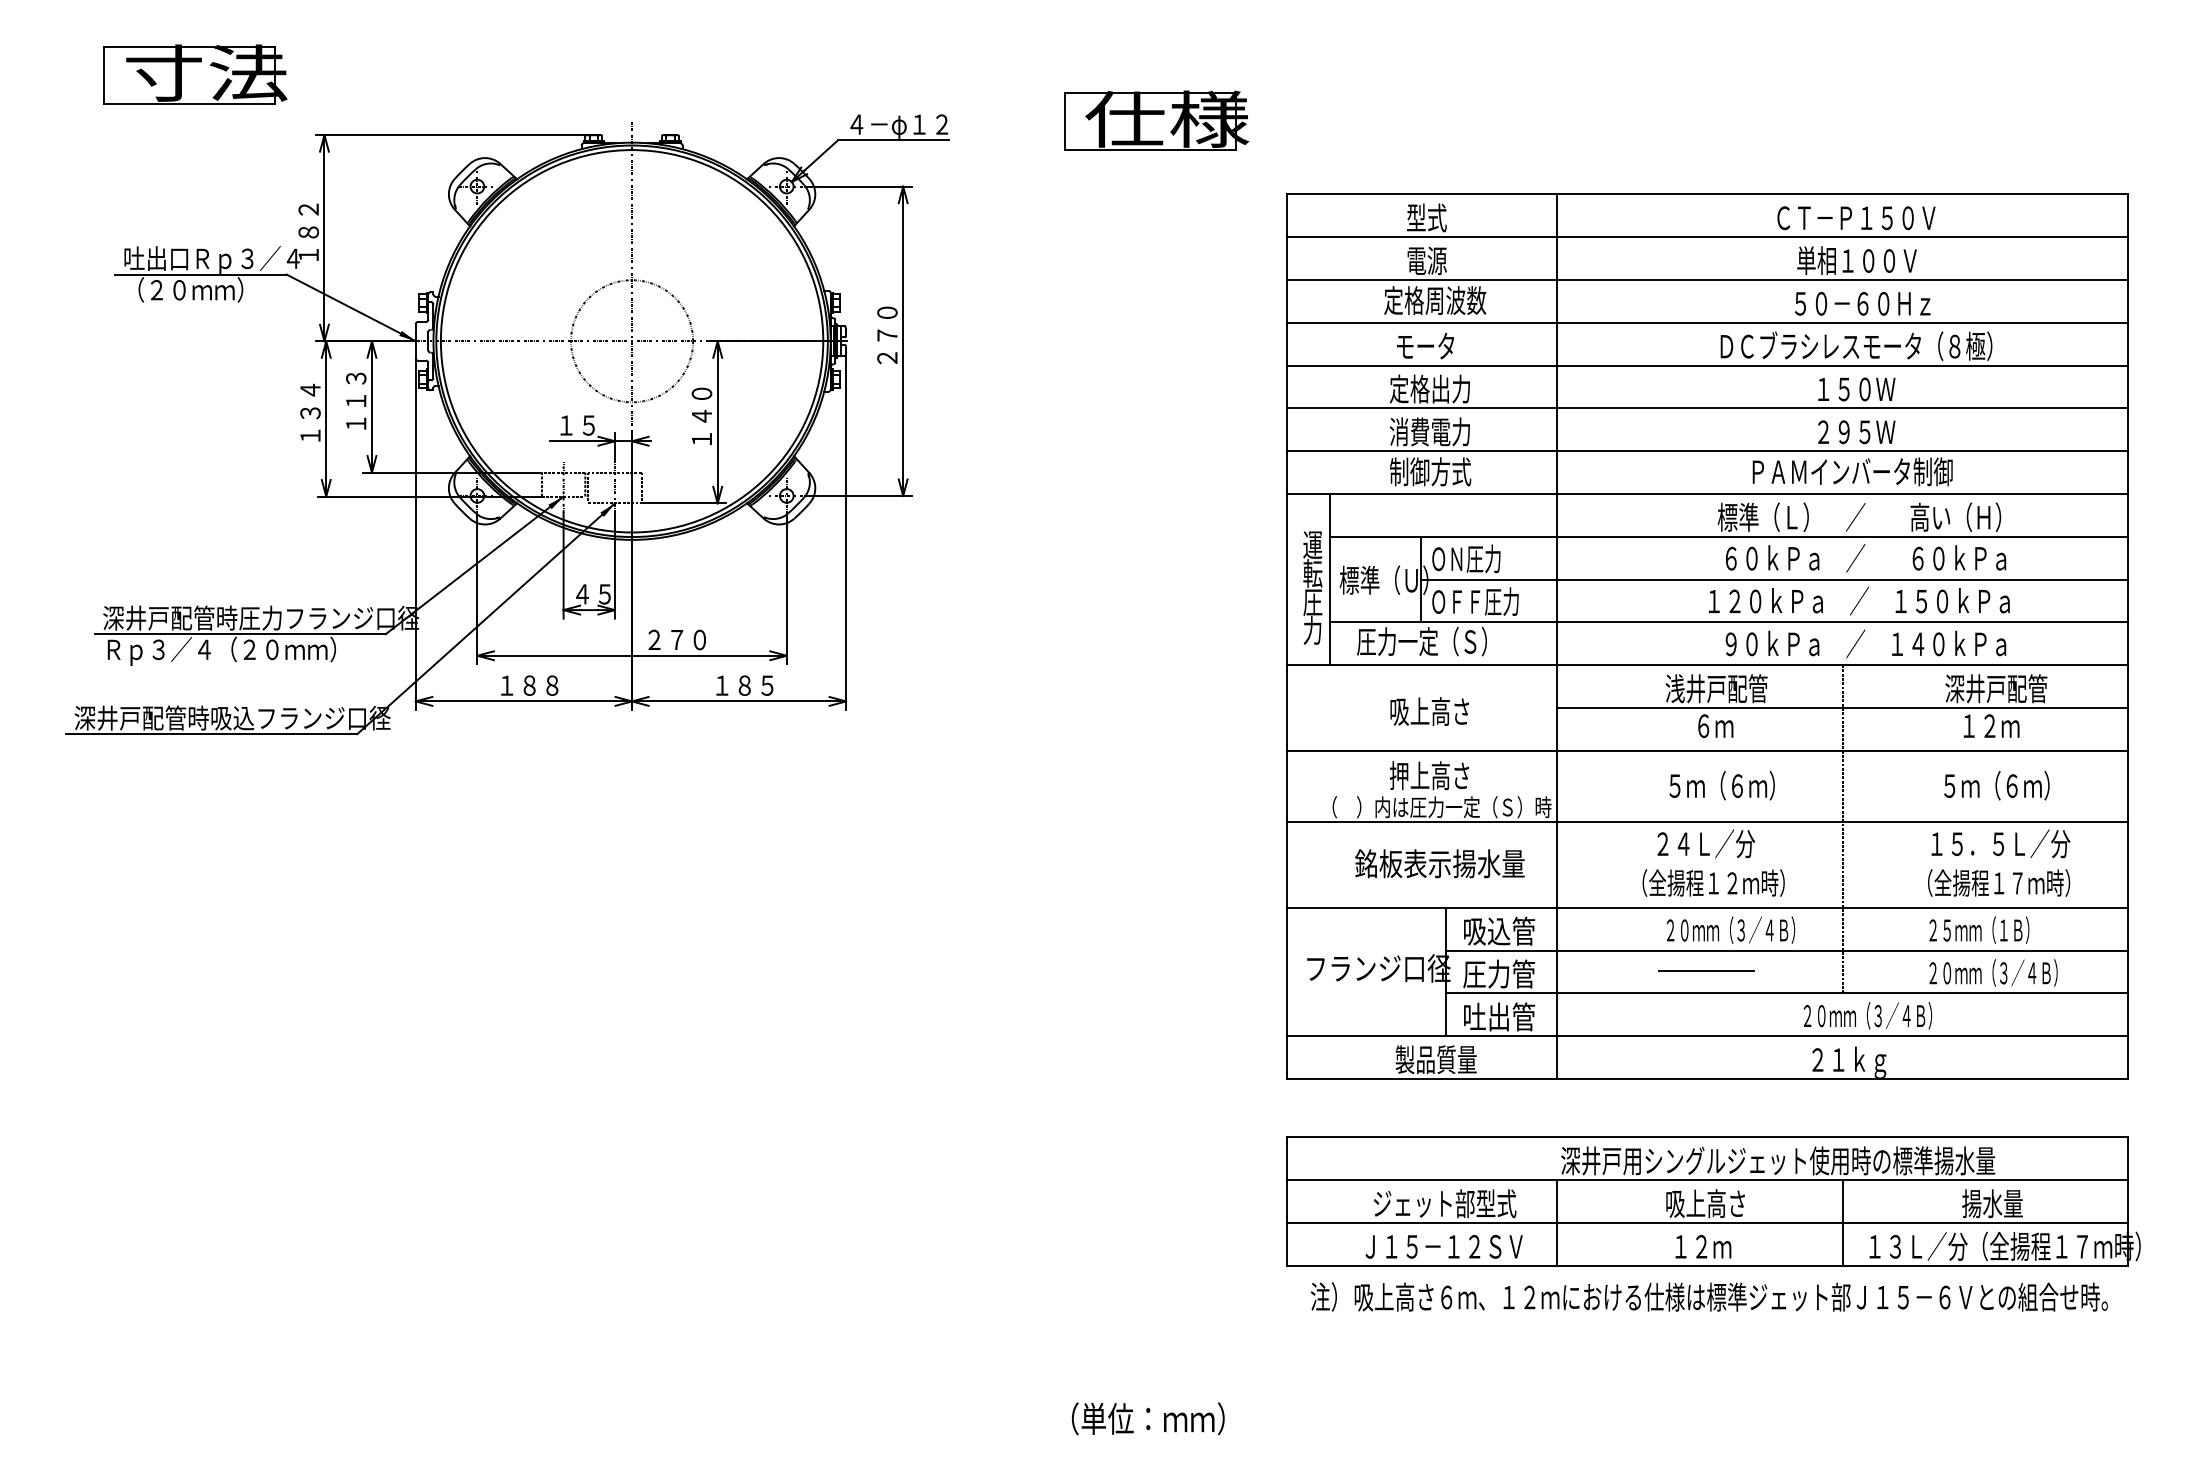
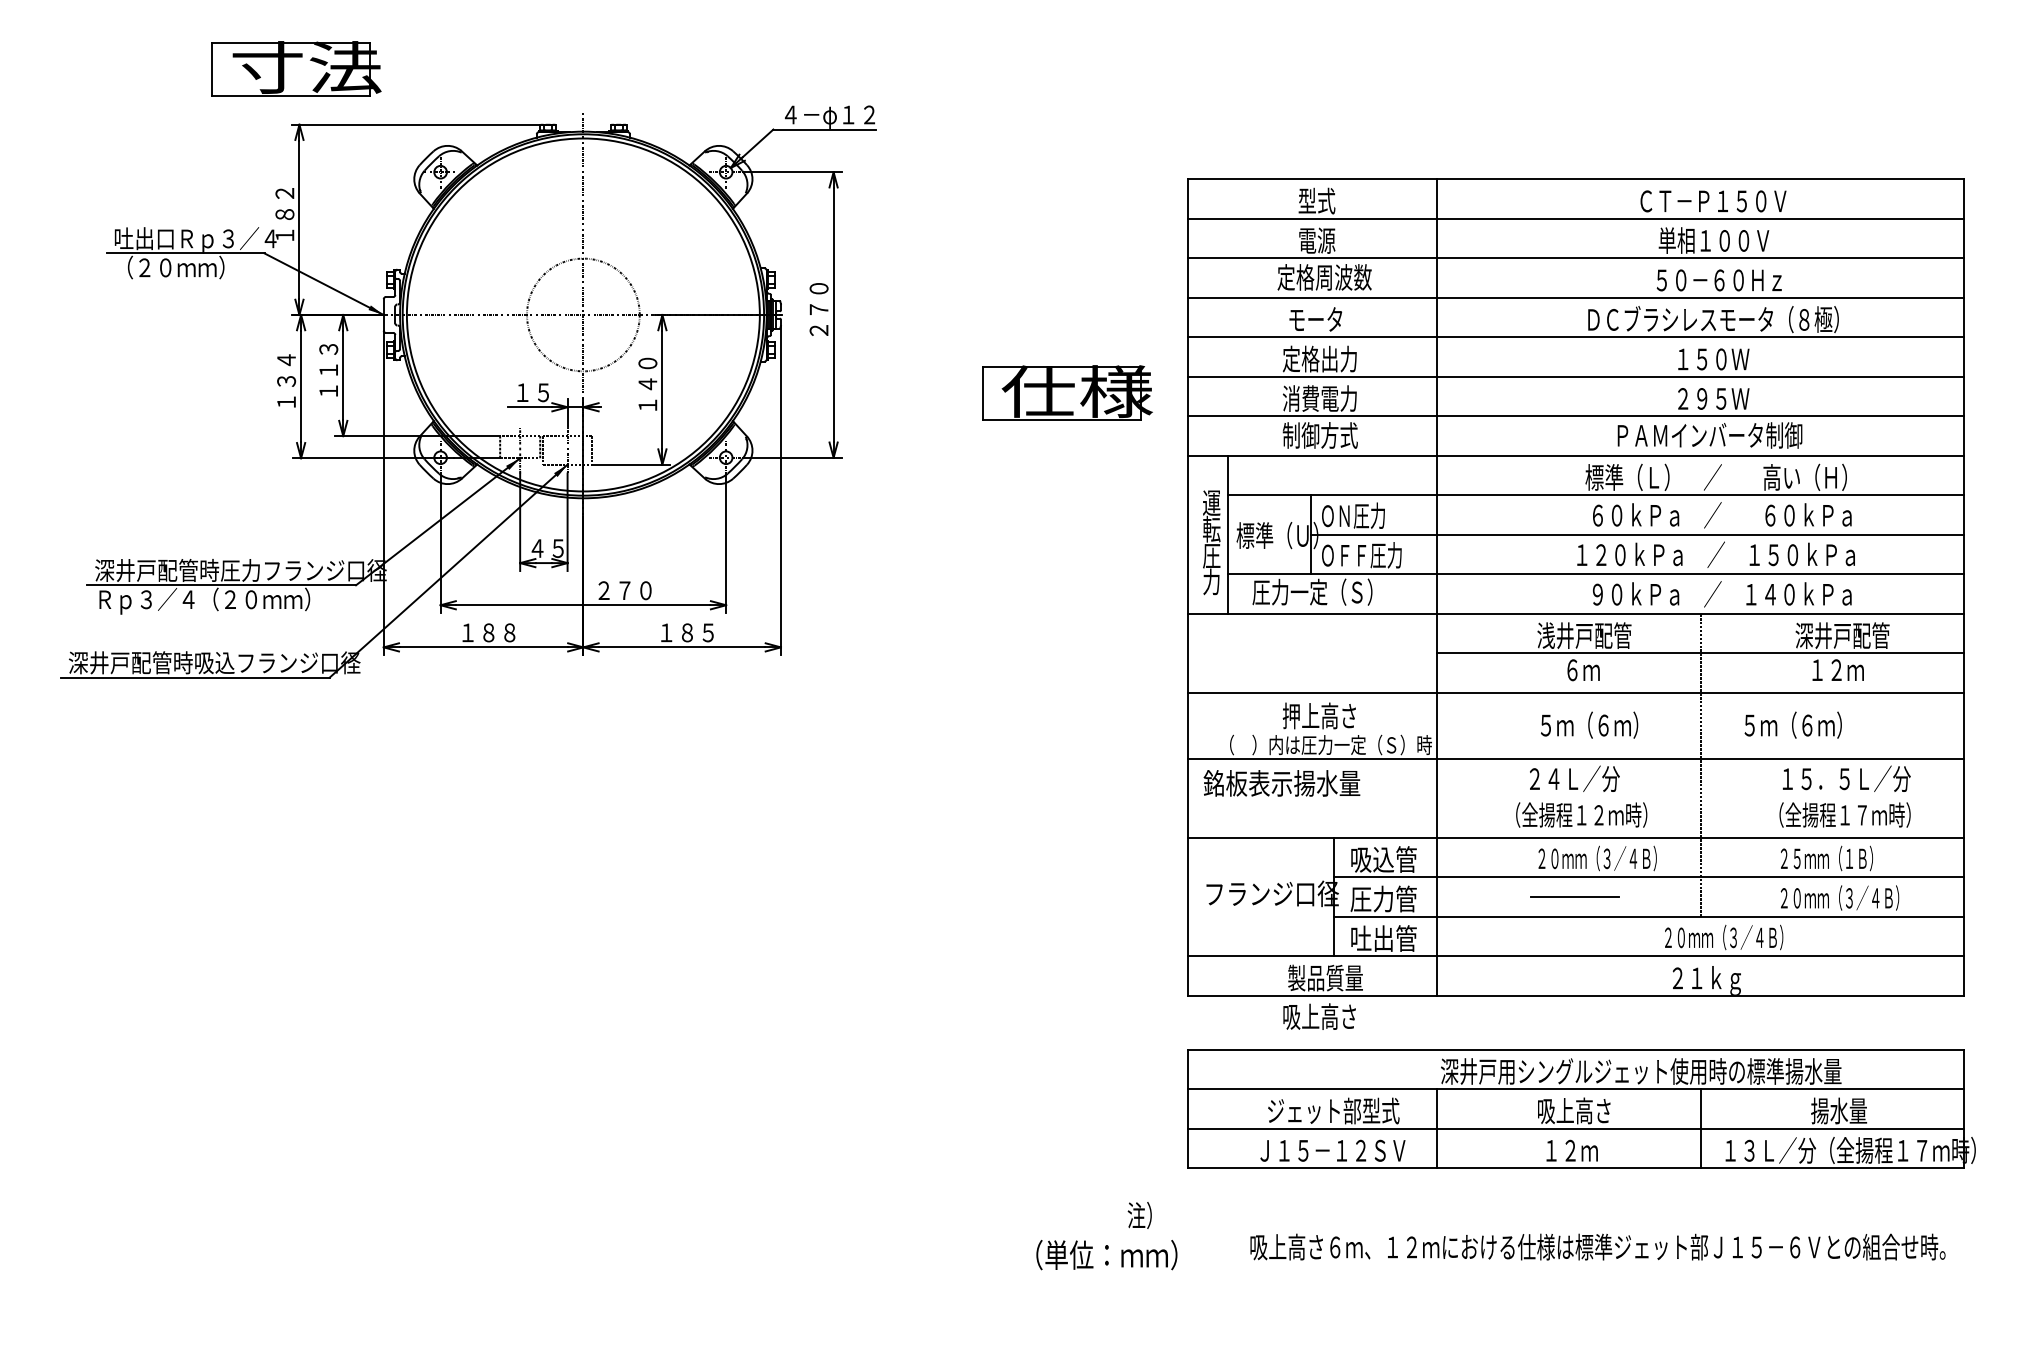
part: (195, 74) -> (296, 68), moved
part: (1156, 120) -> (1067, 392), moved
text: (1429, 711) -> (1319, 1016), moved
text: (1996, 785) -> (1792, 724), moved
text: (1439, 863) -> (1281, 783), moved
text: (1323, 1296) -> (1139, 1215), moved
text: (1730, 1296) -> (1597, 1246), moved
text: (1147, 1418) -> (1106, 1254), moved

